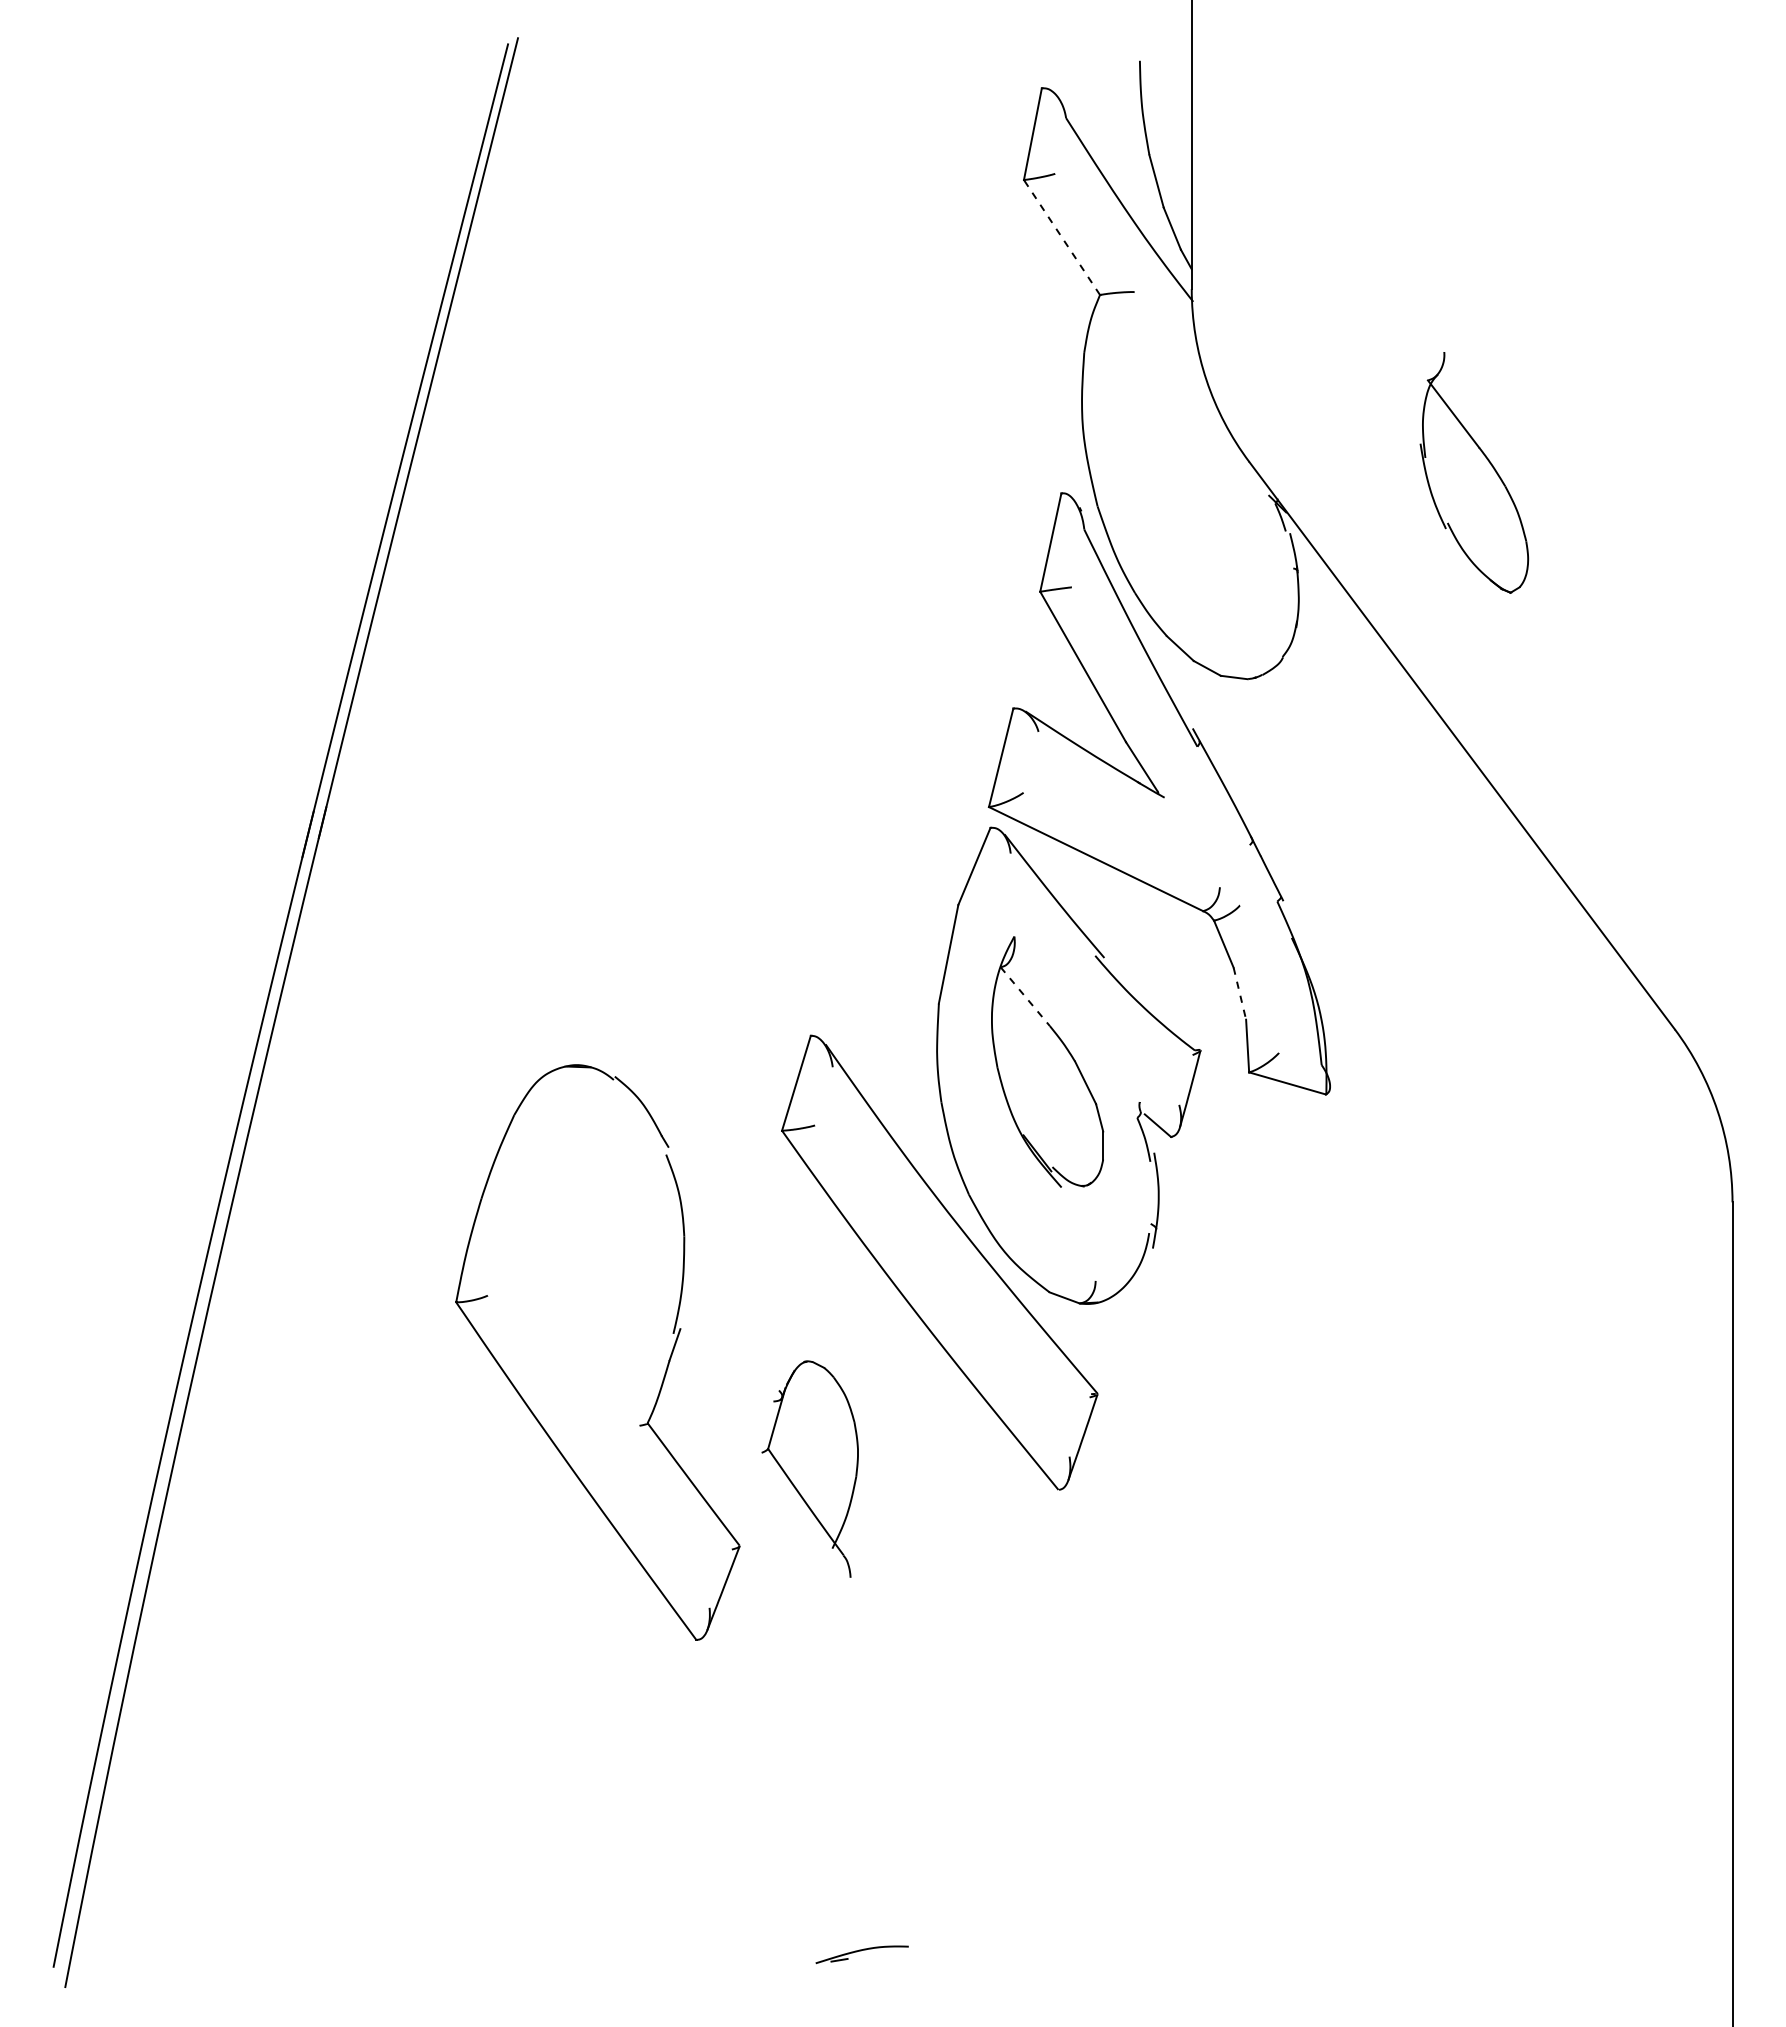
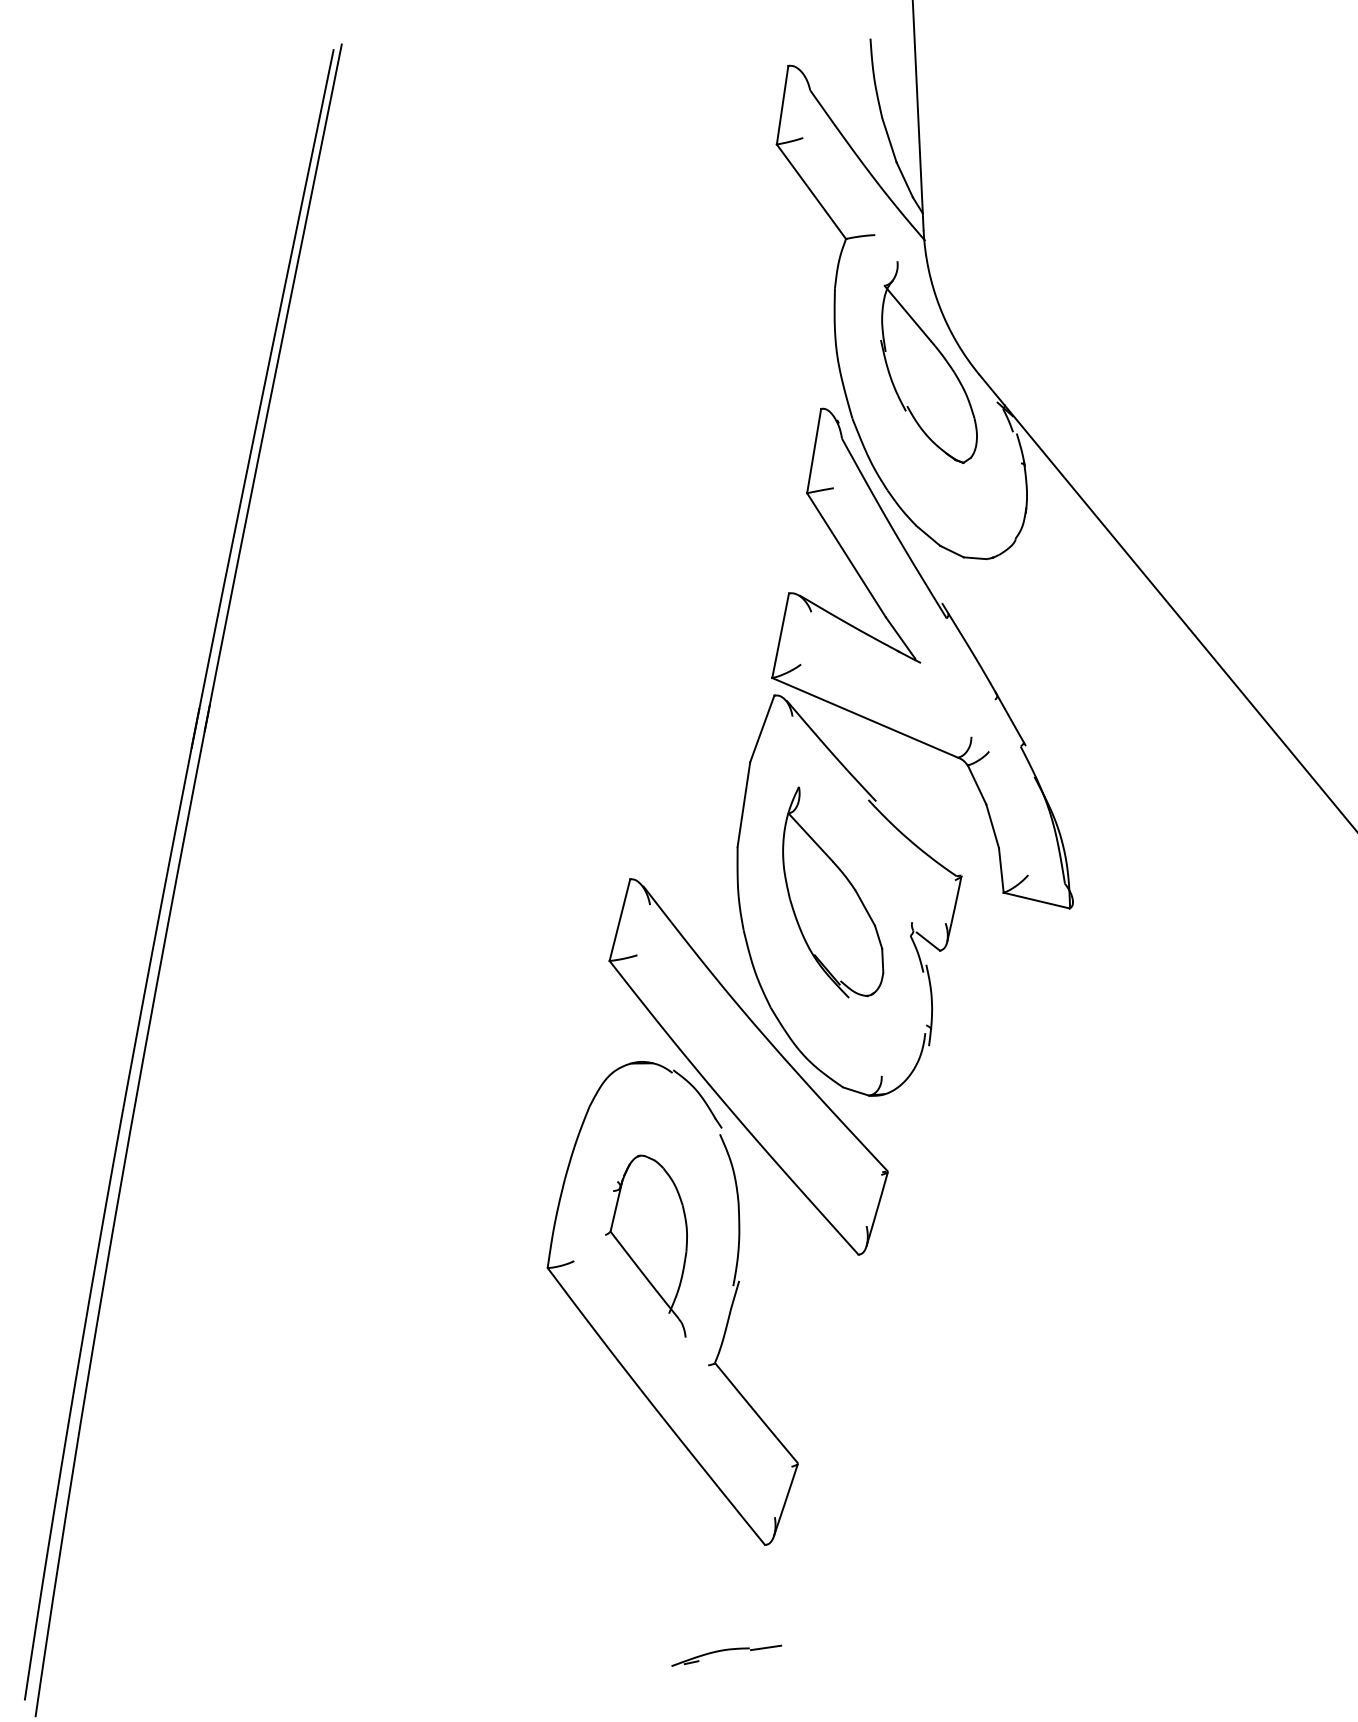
line: (1062, 237) -> (811, 191), dashed -> solid
part: (1489, 463) -> (940, 354), moved
line: (1239, 993) -> (992, 826), dashed -> solid
line: (1025, 996) -> (810, 837), dashed -> solid
part: (664, 1373) -> (727, 1320), moved
line: (927, 1946) -> (765, 1647), added

